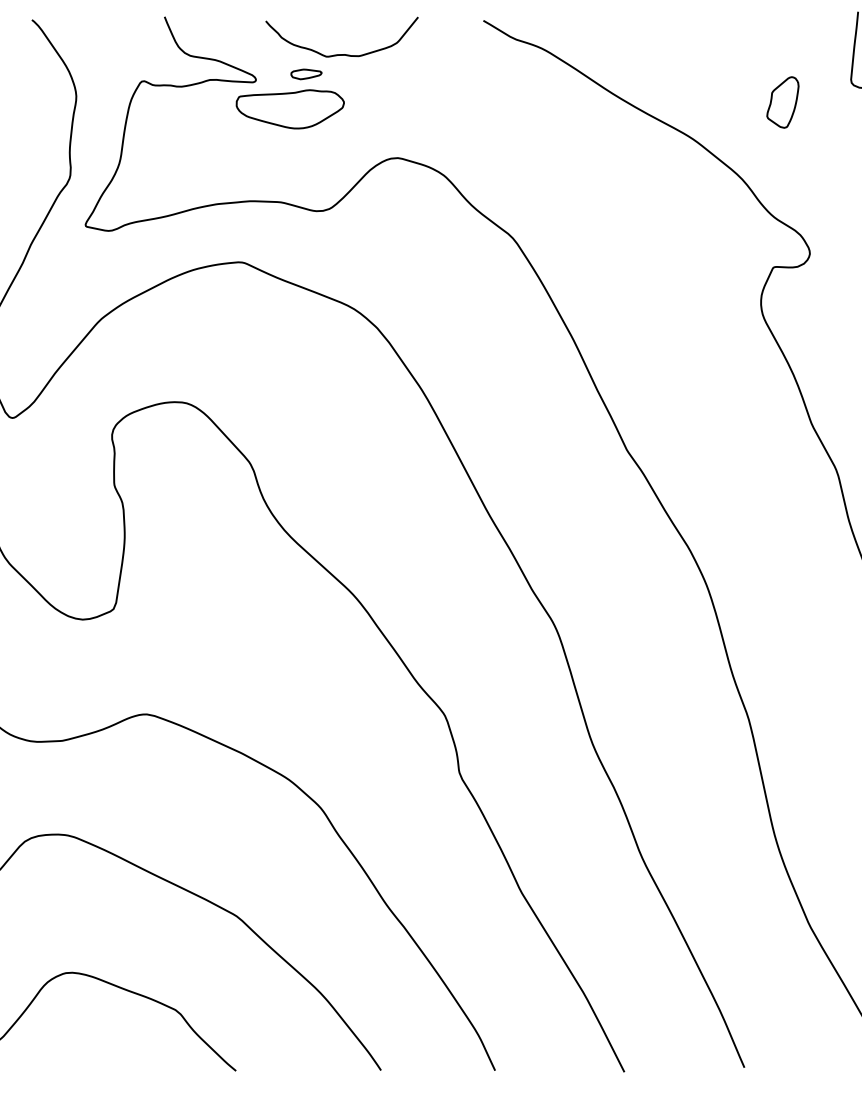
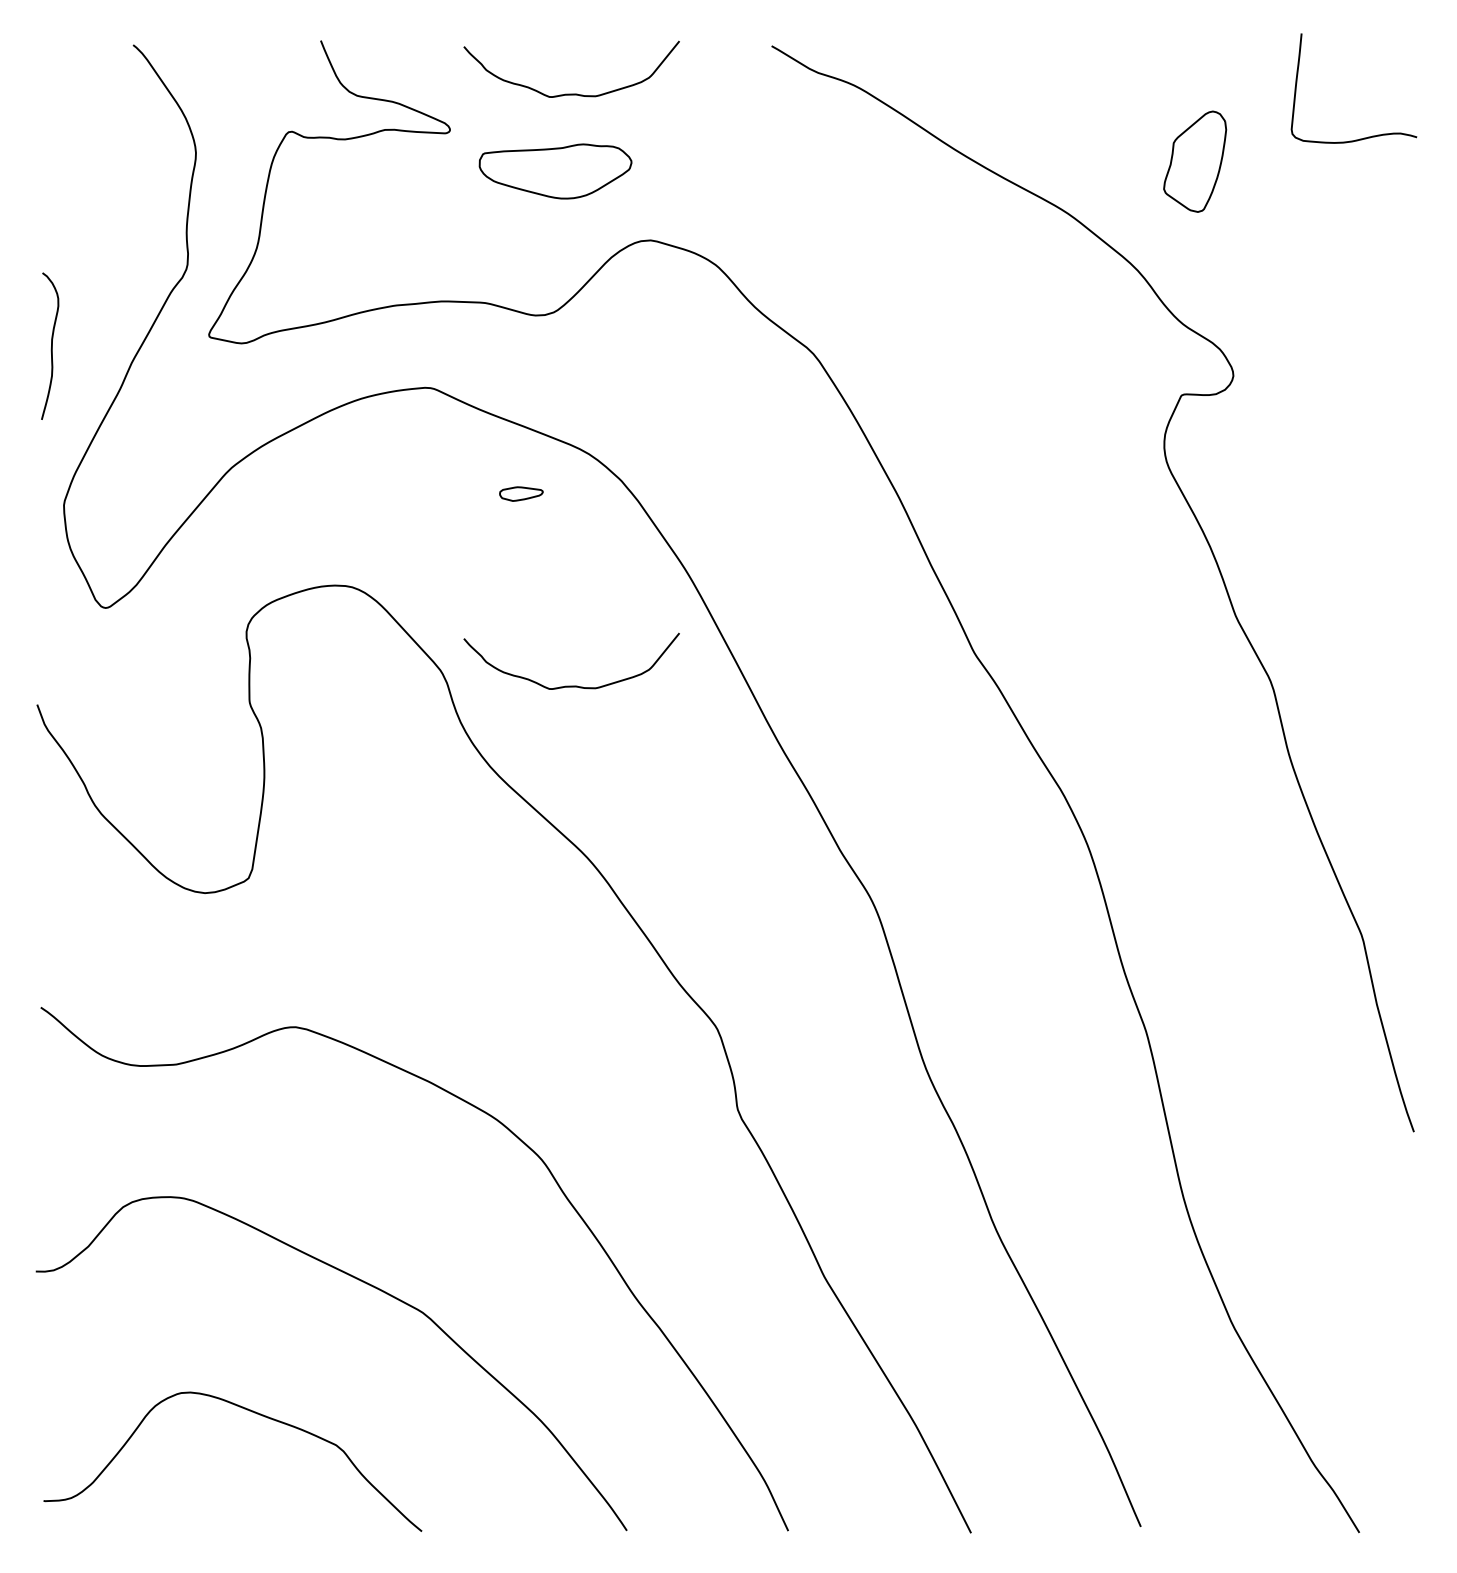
part: (306, 74) -> (521, 493), moved
part: (783, 102) -> (1195, 161), size x1.4
part: (290, 109) -> (555, 171), moved
curve: (341, 472) -> (571, 685), added

